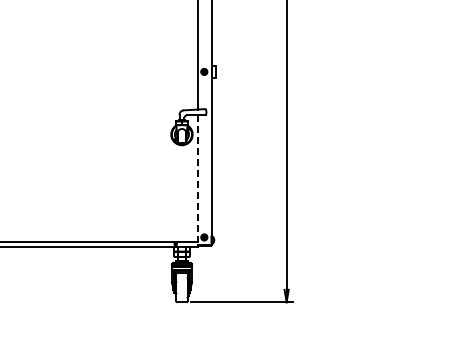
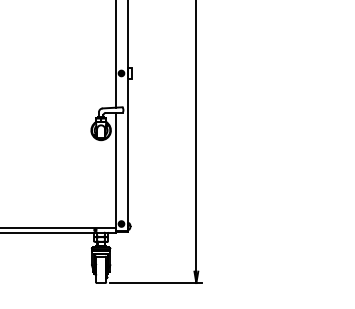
line: (198, 180) -> (116, 172), dashed -> solid

